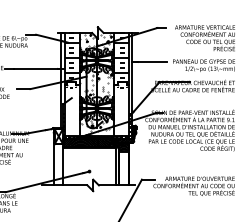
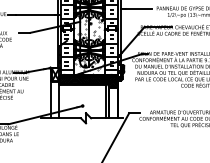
hatch: (71, 108) -> (66, 50), added
hatch: (121, 108) -> (111, 50), added

